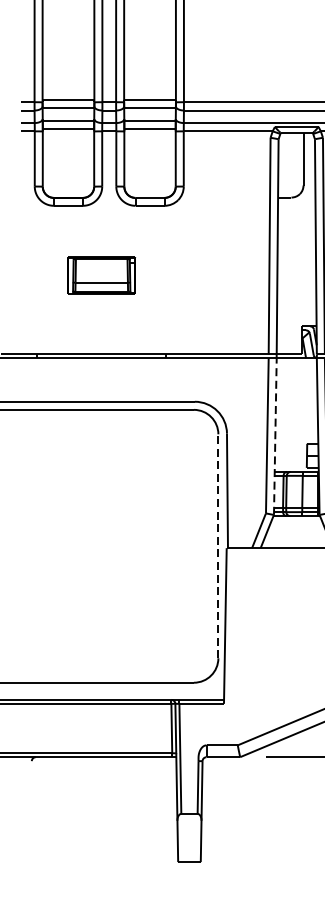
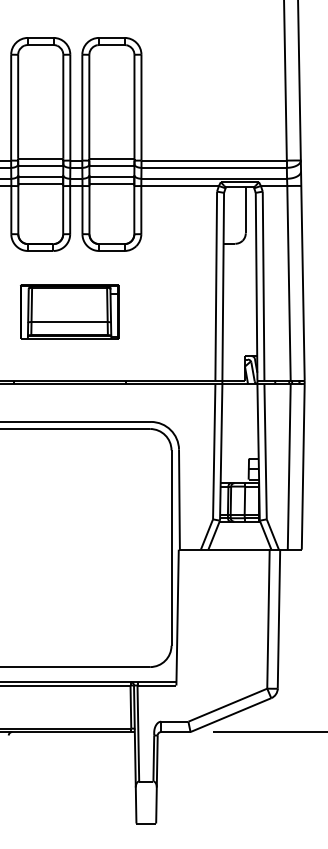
part: (101, 275) -> (69, 311), size x1.67
line: (275, 435) -> (221, 451), dashed -> solid
line: (218, 546) -> (171, 548), dashed -> solid

